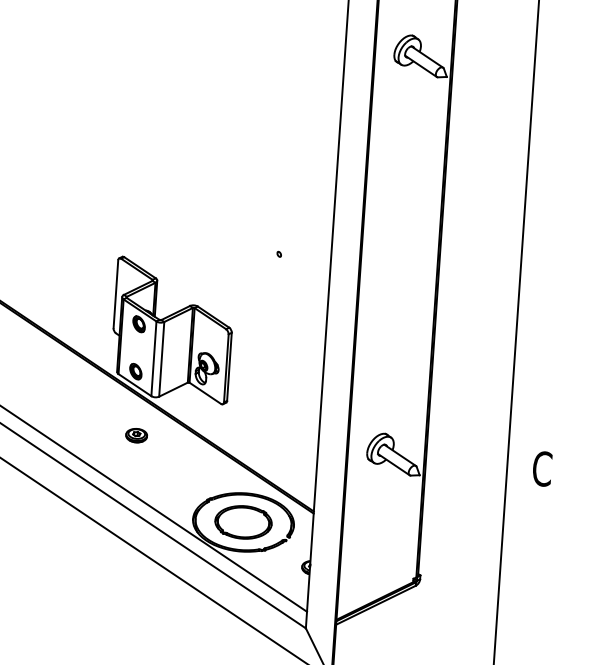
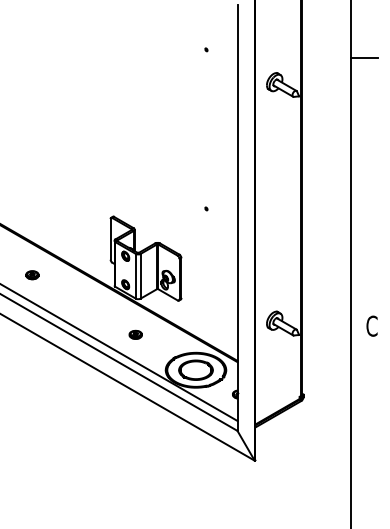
line: (560, 21) -> (364, 58), added
part: (136, 435) -> (135, 334), moved

